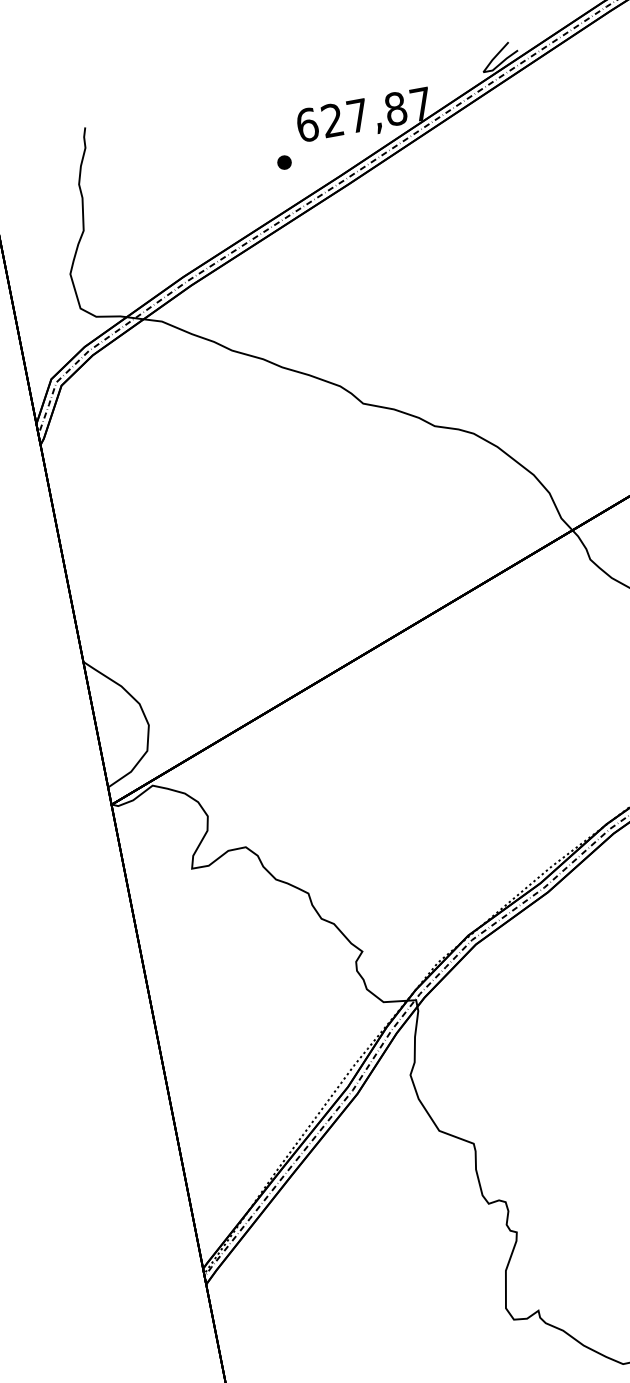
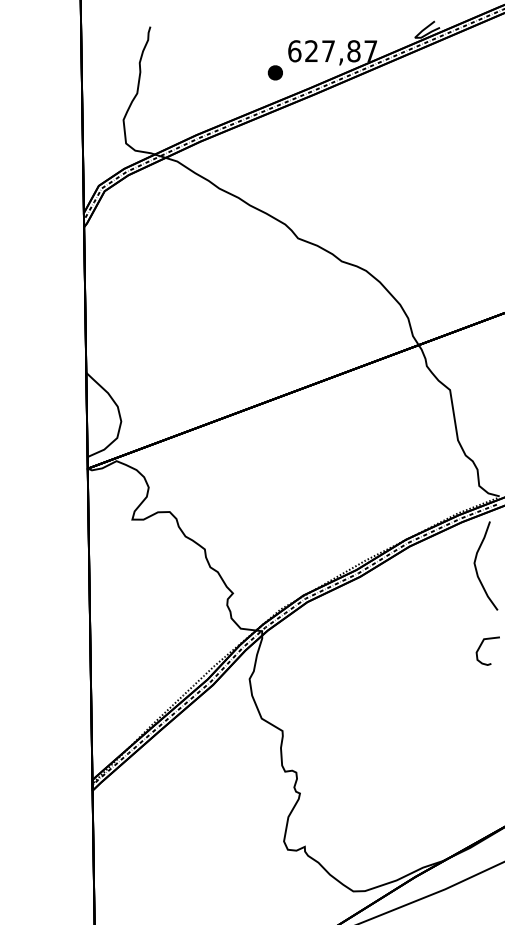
part: (284, 161) -> (275, 72), size x1.6

